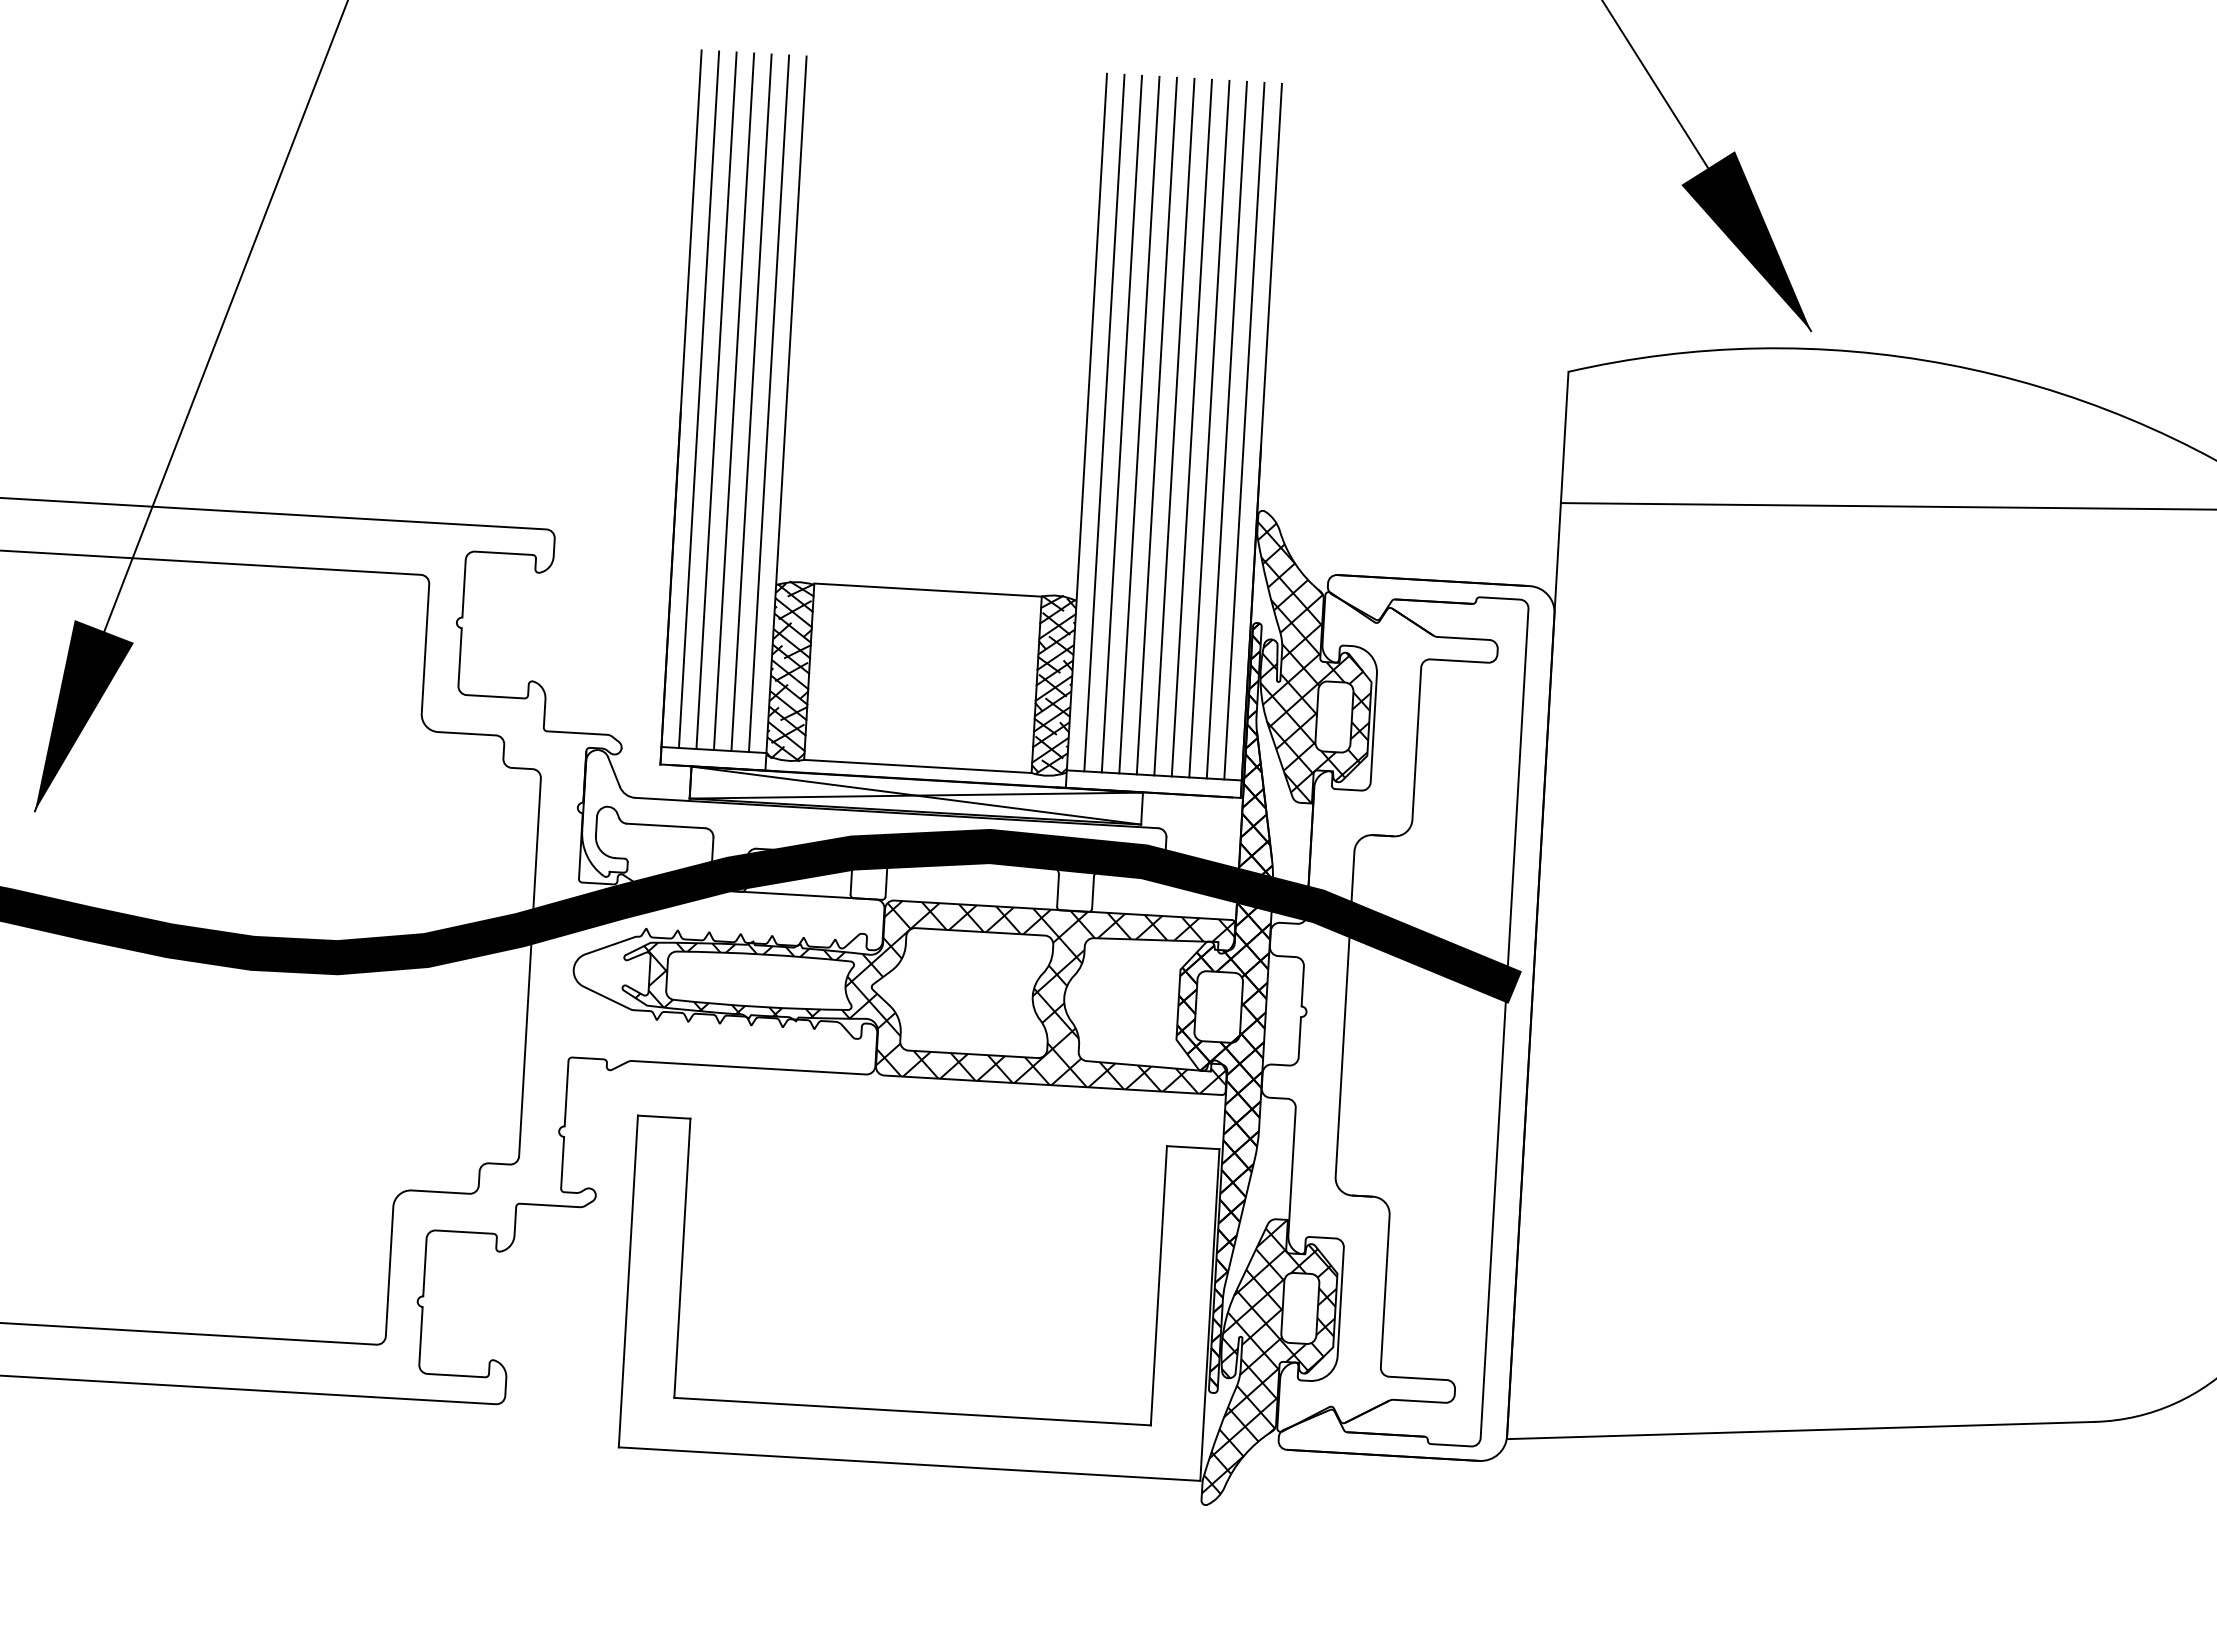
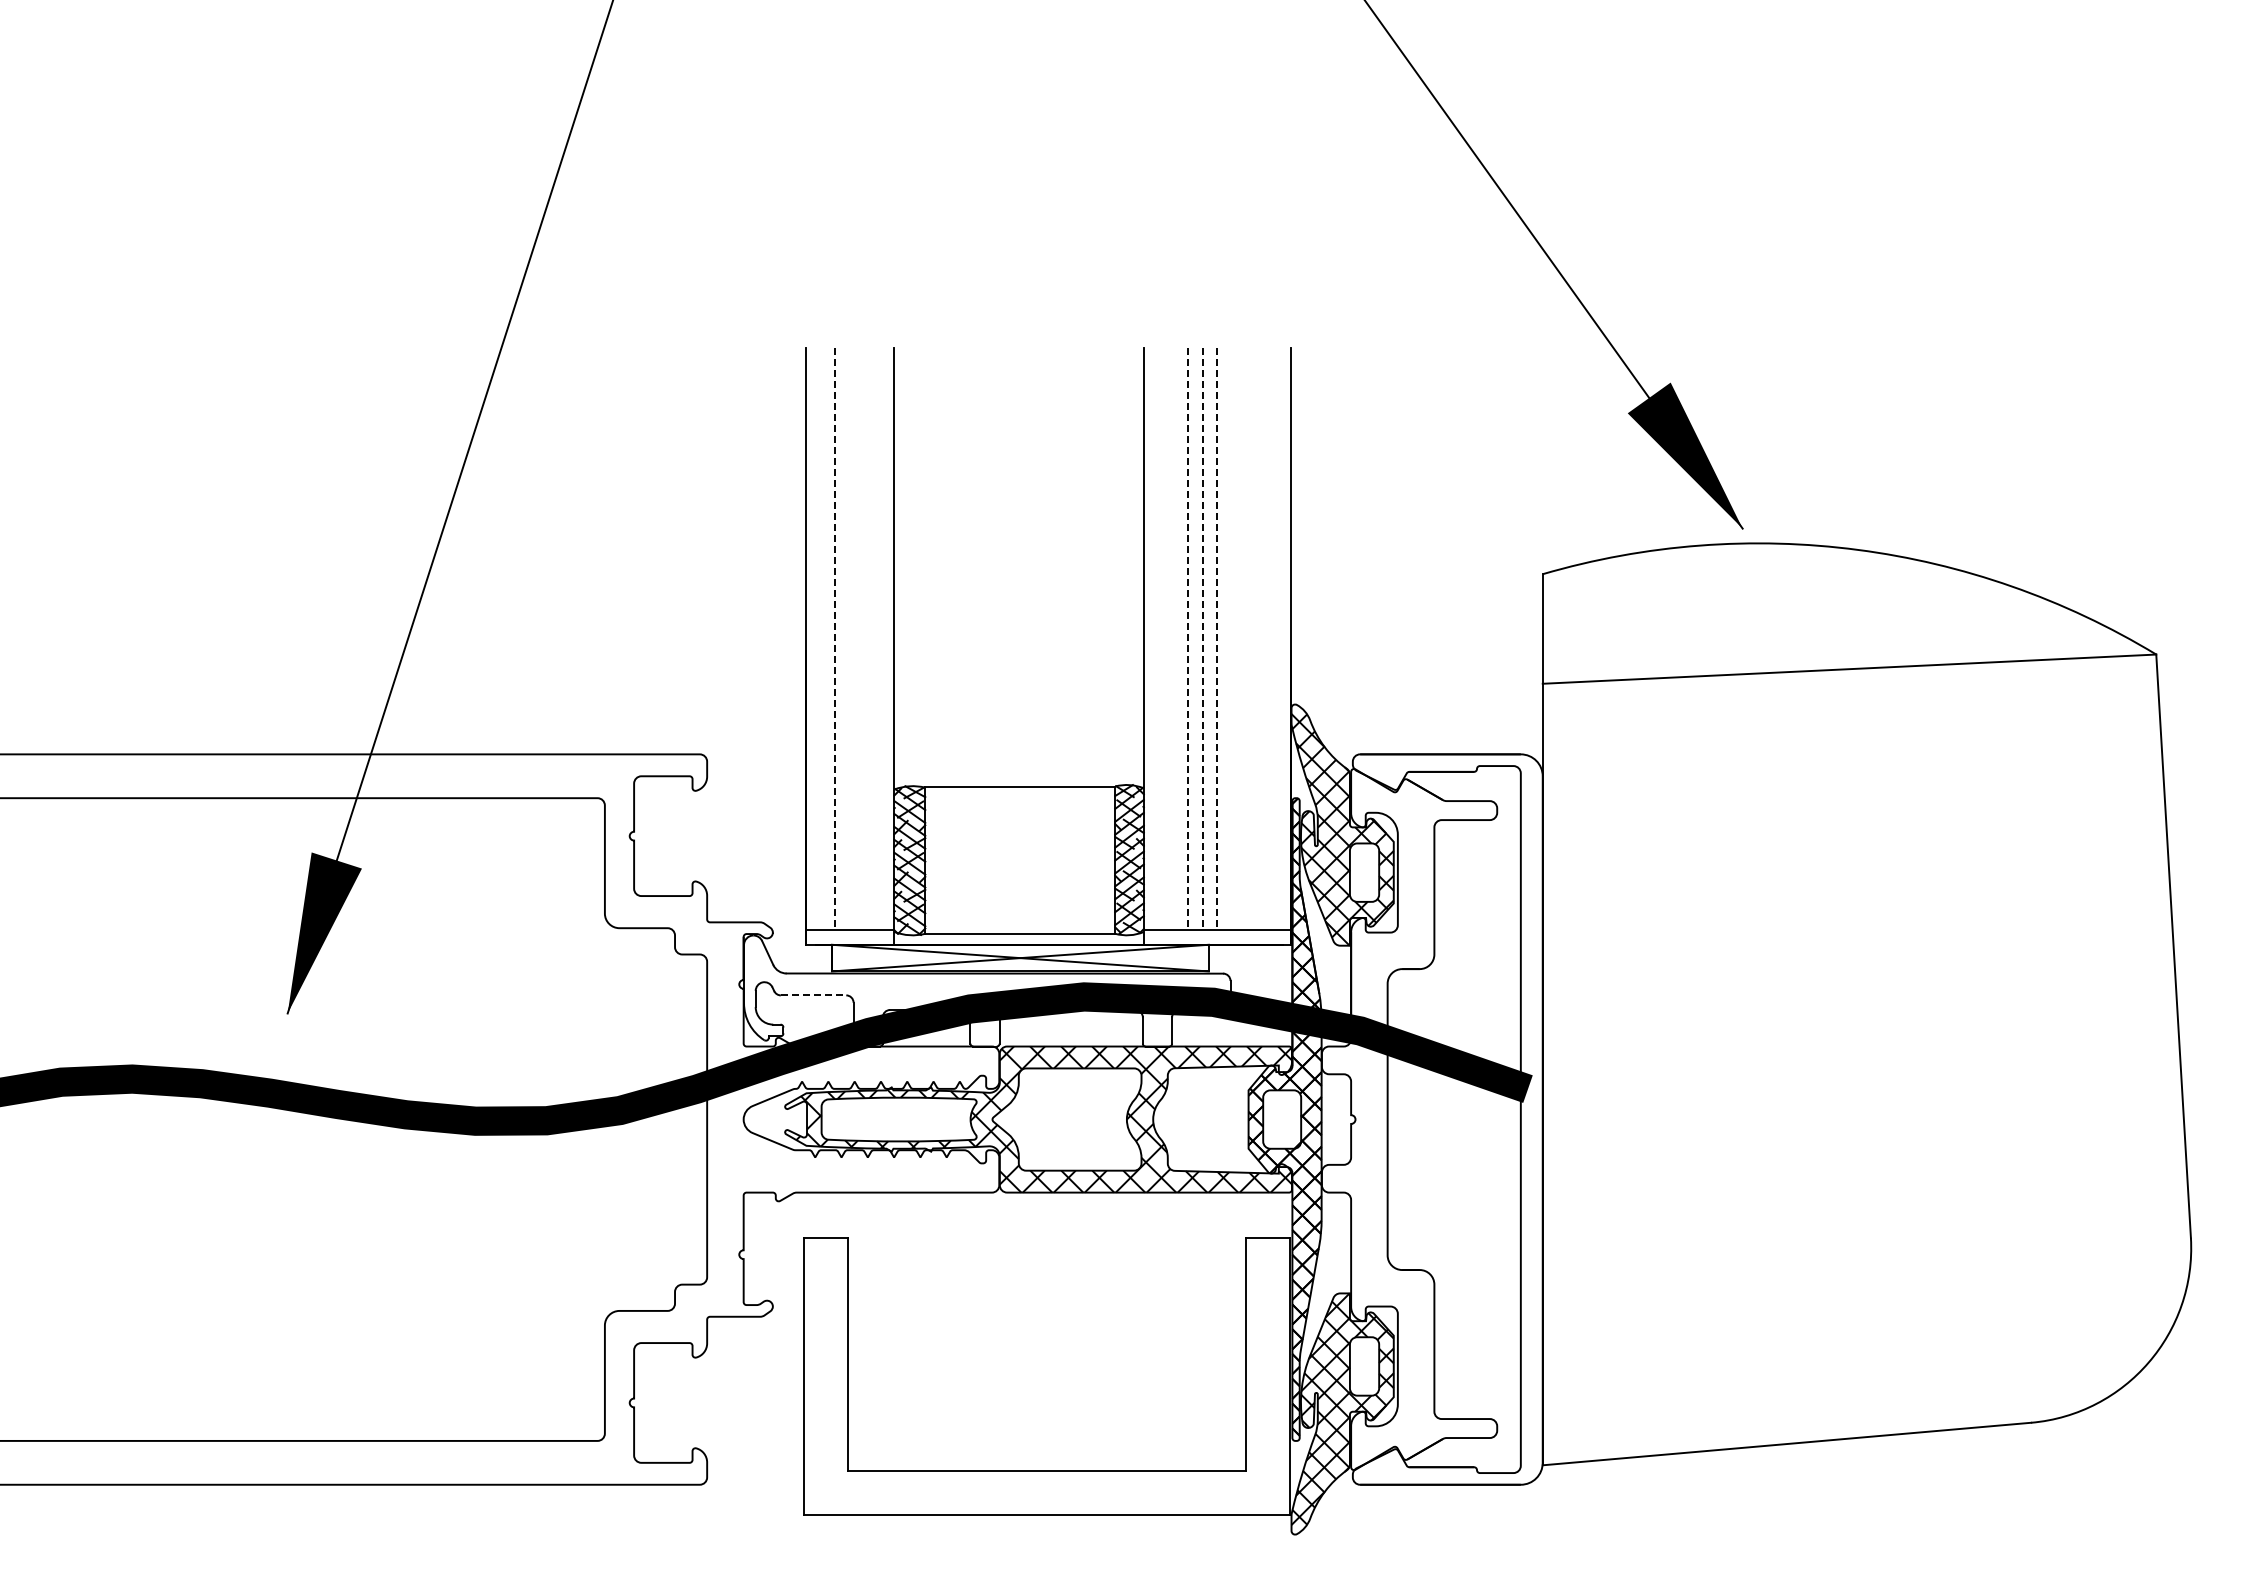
line: (698, 398) -> (820, 638), removed
line: (733, 400) -> (849, 638), removed
line: (716, 401) -> (835, 639), solid -> dashed
line: (751, 402) -> (864, 638), removed
line: (769, 403) -> (879, 638), removed
line: (1105, 422) -> (1159, 638), removed
line: (1121, 423) -> (1173, 638), removed
line: (1139, 425) -> (1188, 639), solid -> dashed
line: (1156, 426) -> (1202, 639), solid -> dashed
line: (1174, 427) -> (1217, 639), solid -> dashed
line: (1192, 427) -> (1232, 638), removed
line: (1209, 428) -> (1246, 638), removed
line: (1227, 429) -> (1261, 638), removed
line: (1243, 430) -> (1275, 638), removed
line: (665, 826) -> (813, 995), solid -> dashed

